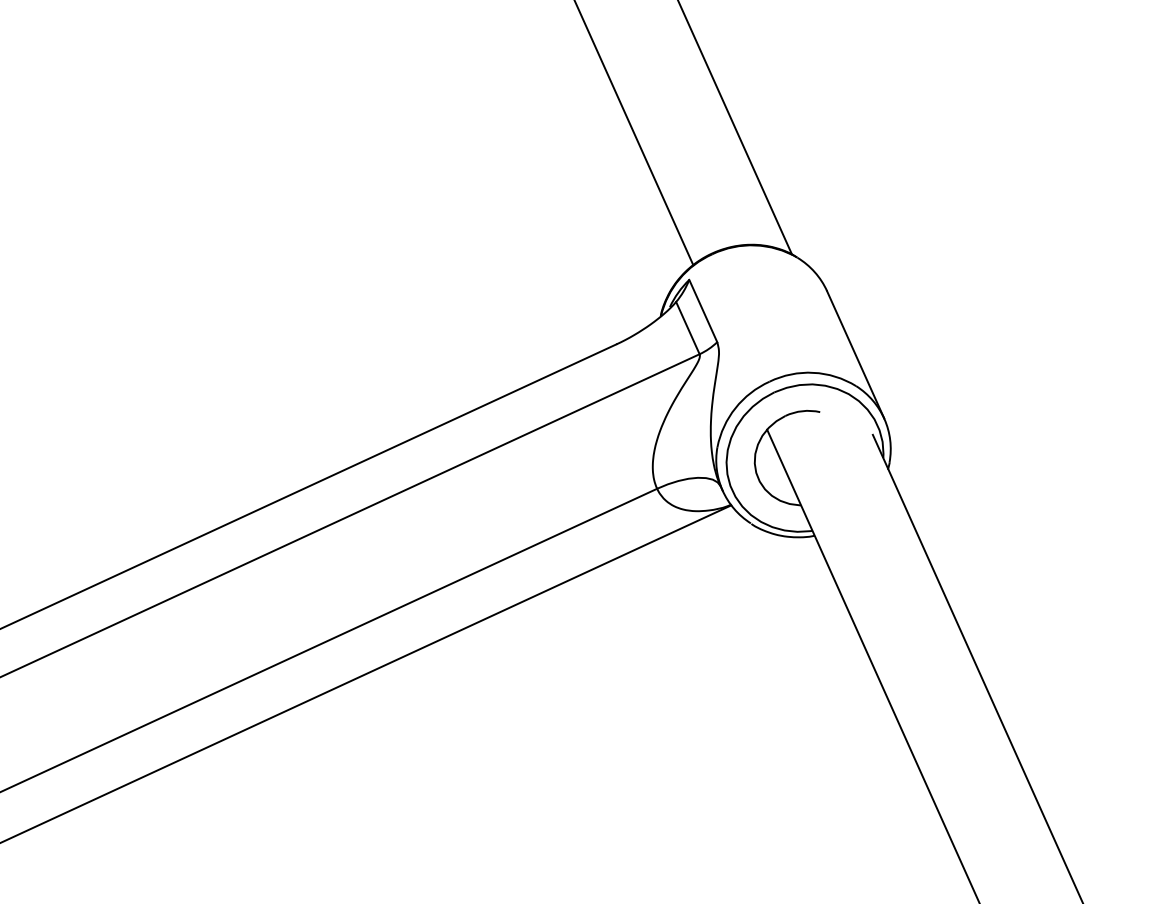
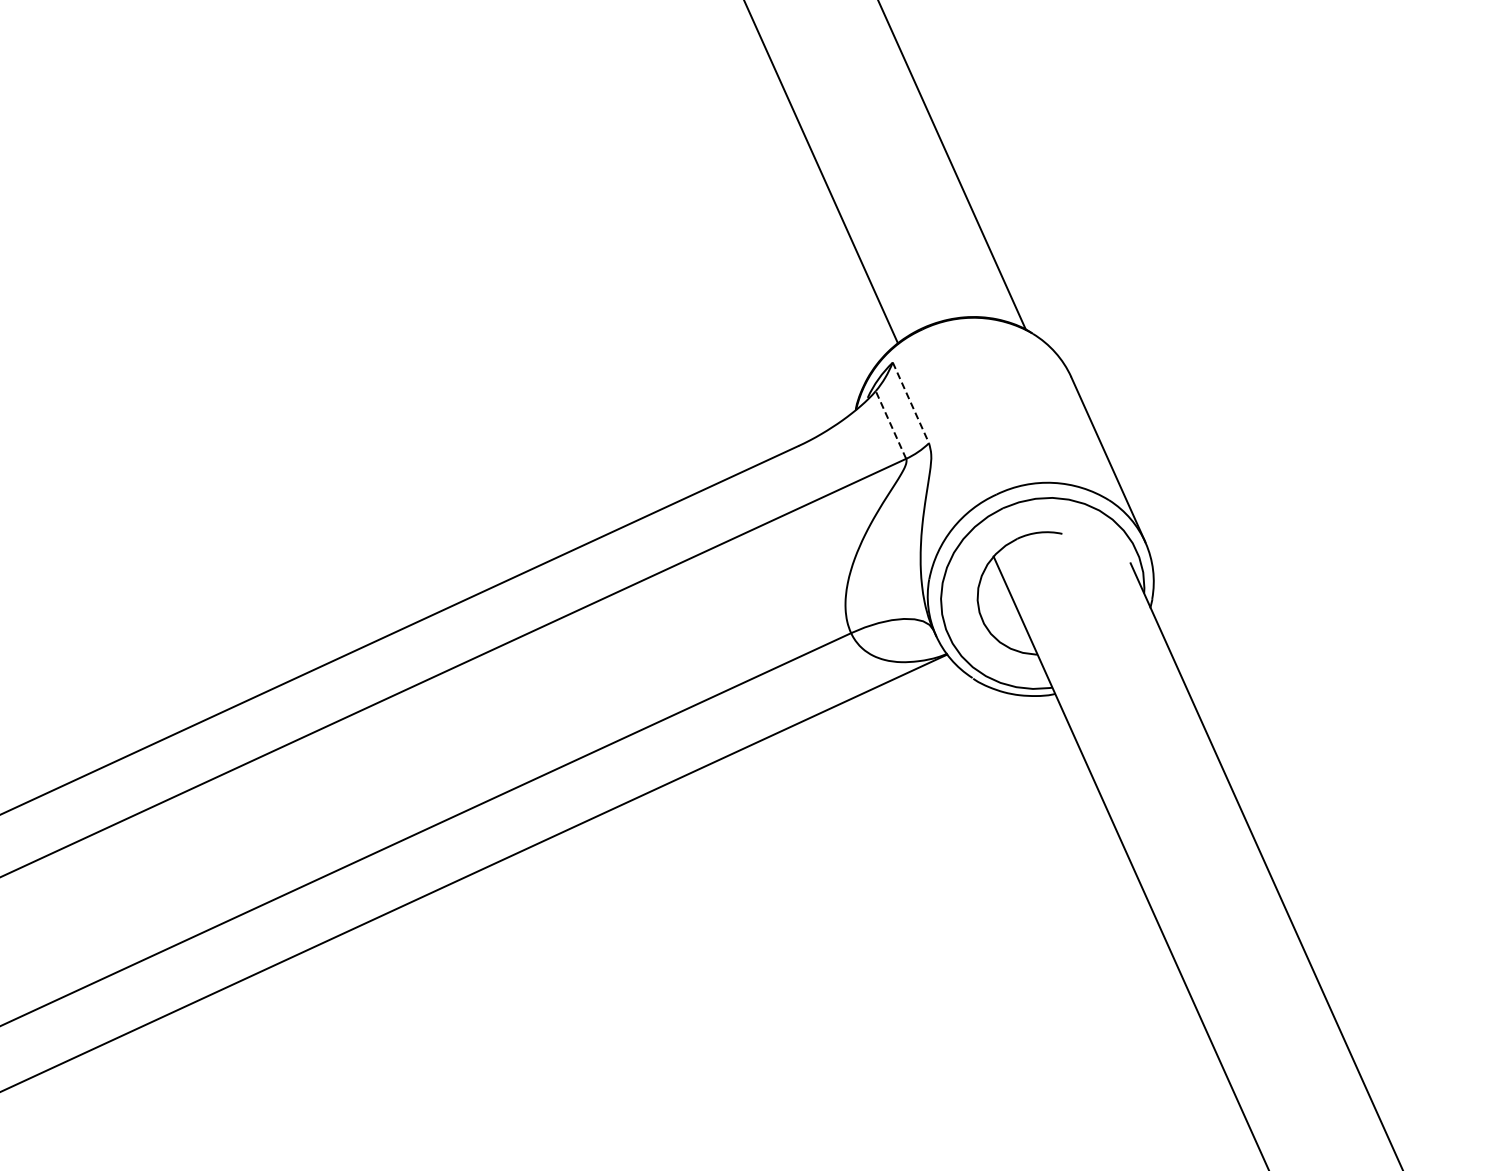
line: (703, 311) -> (911, 403), solid -> dashed
line: (687, 327) -> (890, 424), solid -> dashed

